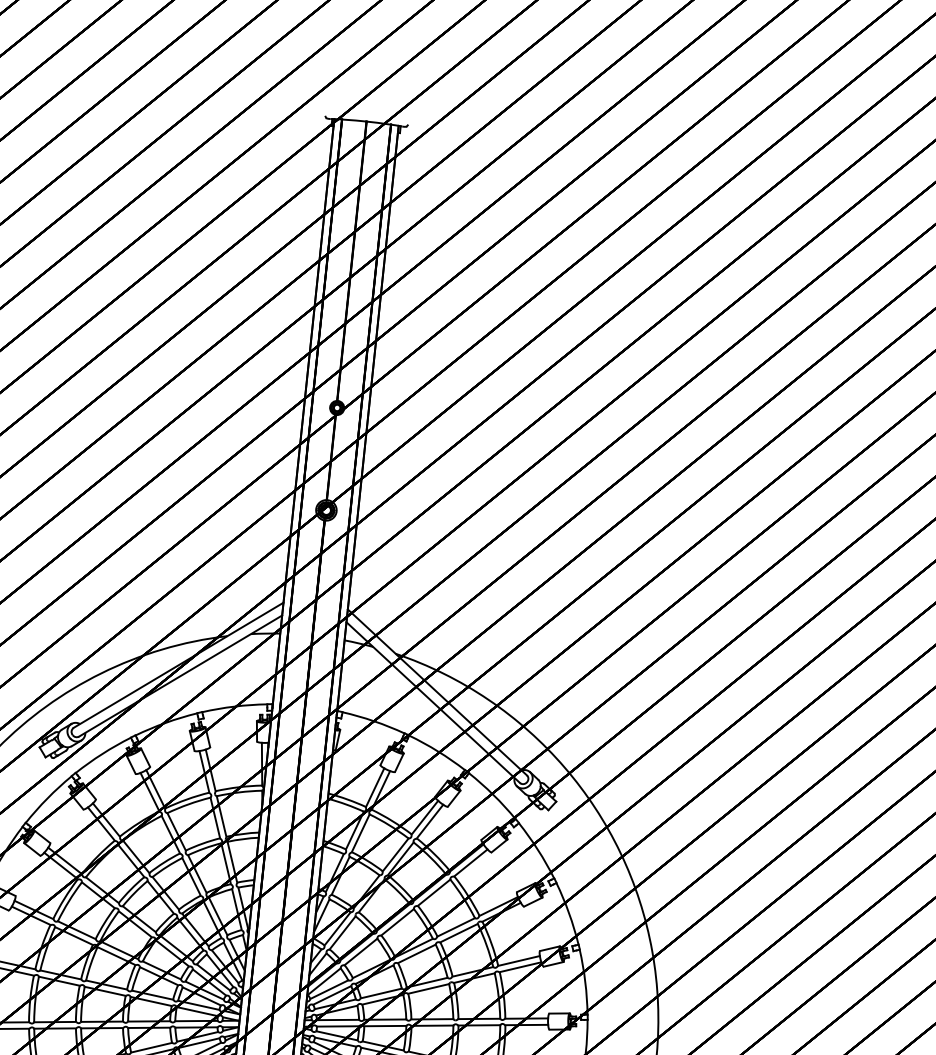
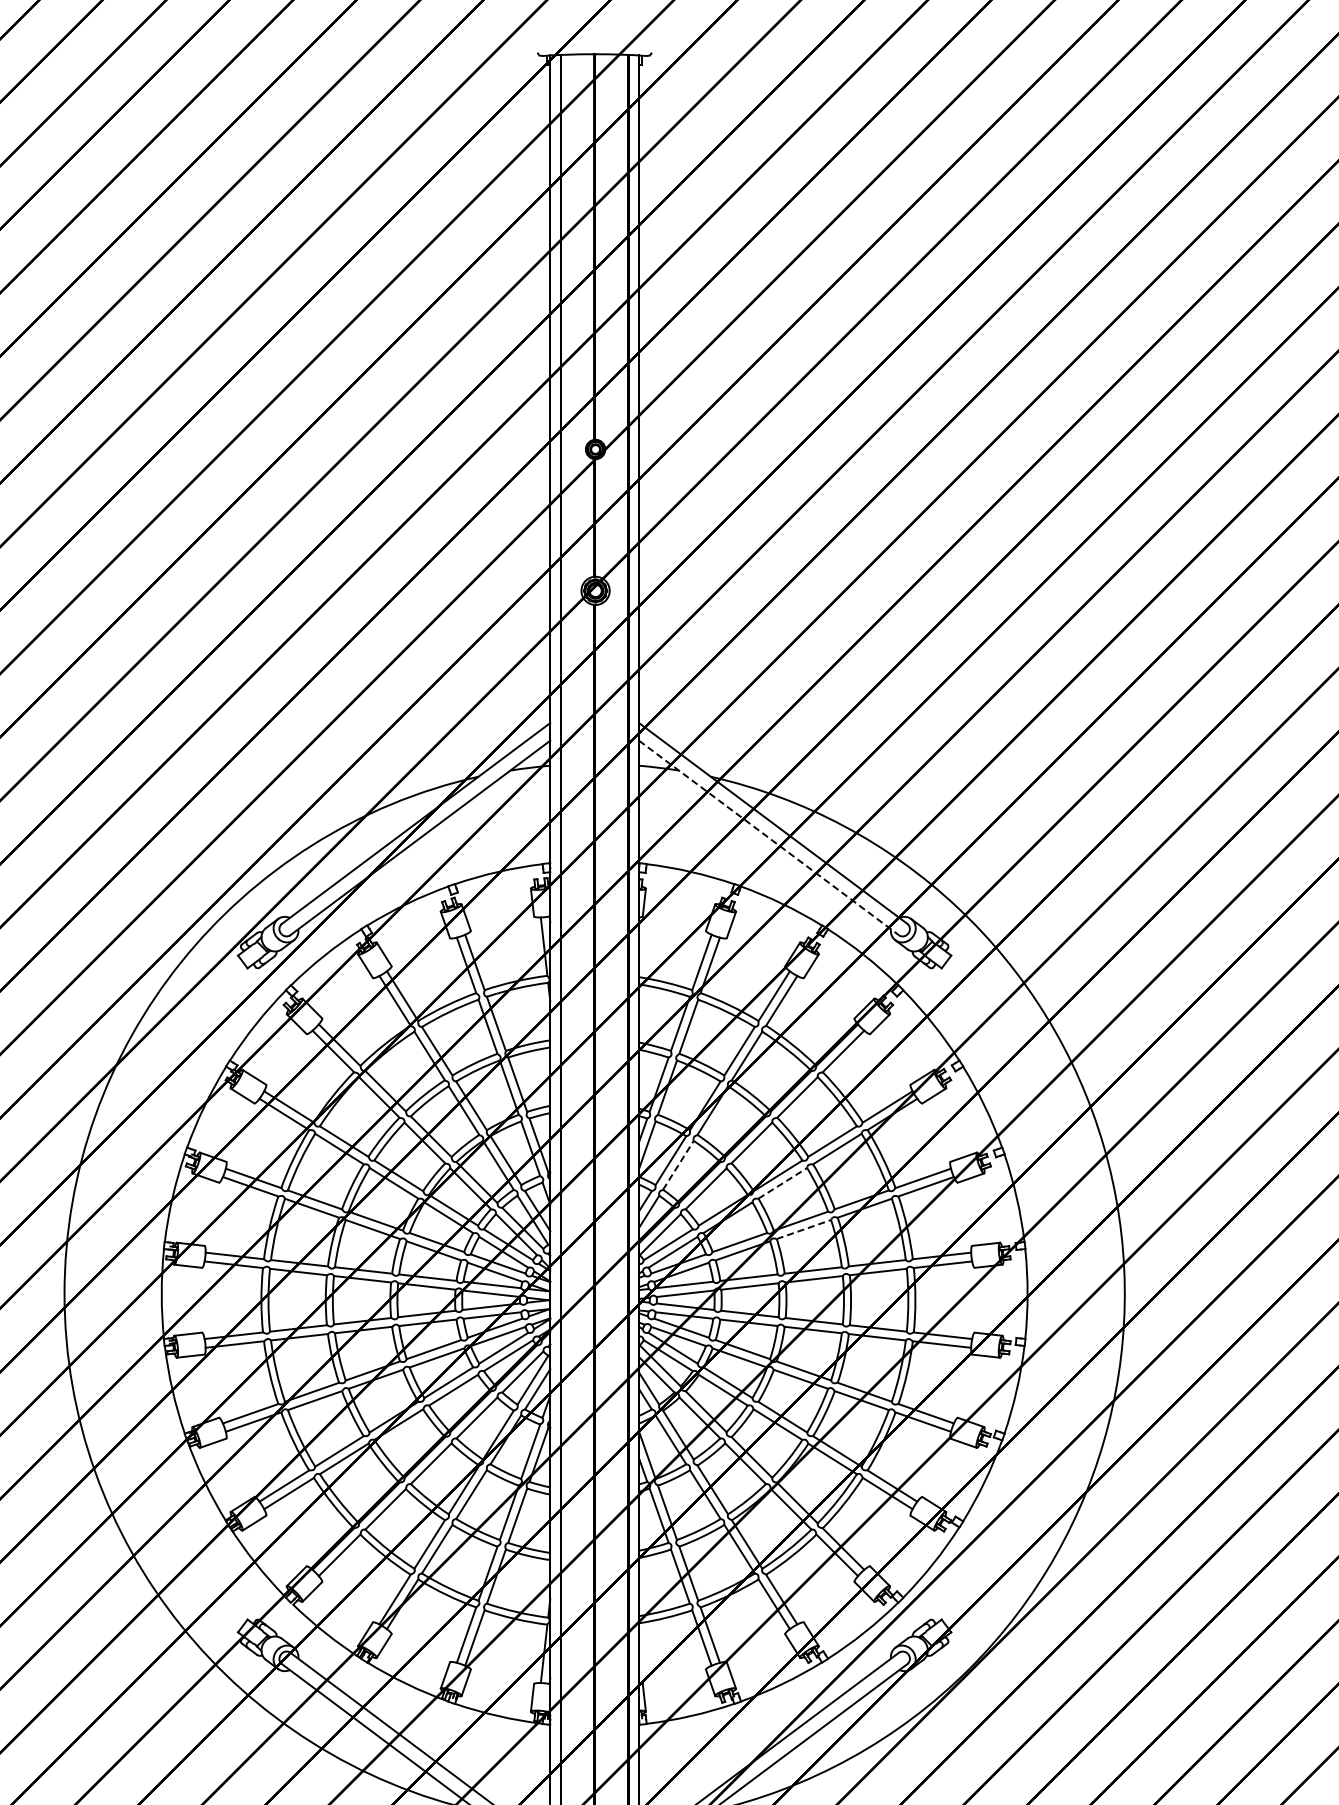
line: (433, 703) -> (769, 838), solid -> dashed
line: (342, 932) -> (678, 1165), solid -> dashed
line: (416, 953) -> (782, 1183), solid -> dashed
line: (428, 988) -> (803, 1229), solid -> dashed

